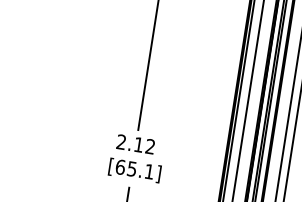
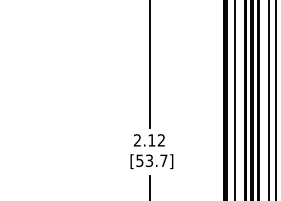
text: (134, 169) -> (151, 160), [65.1] -> [53.7]

